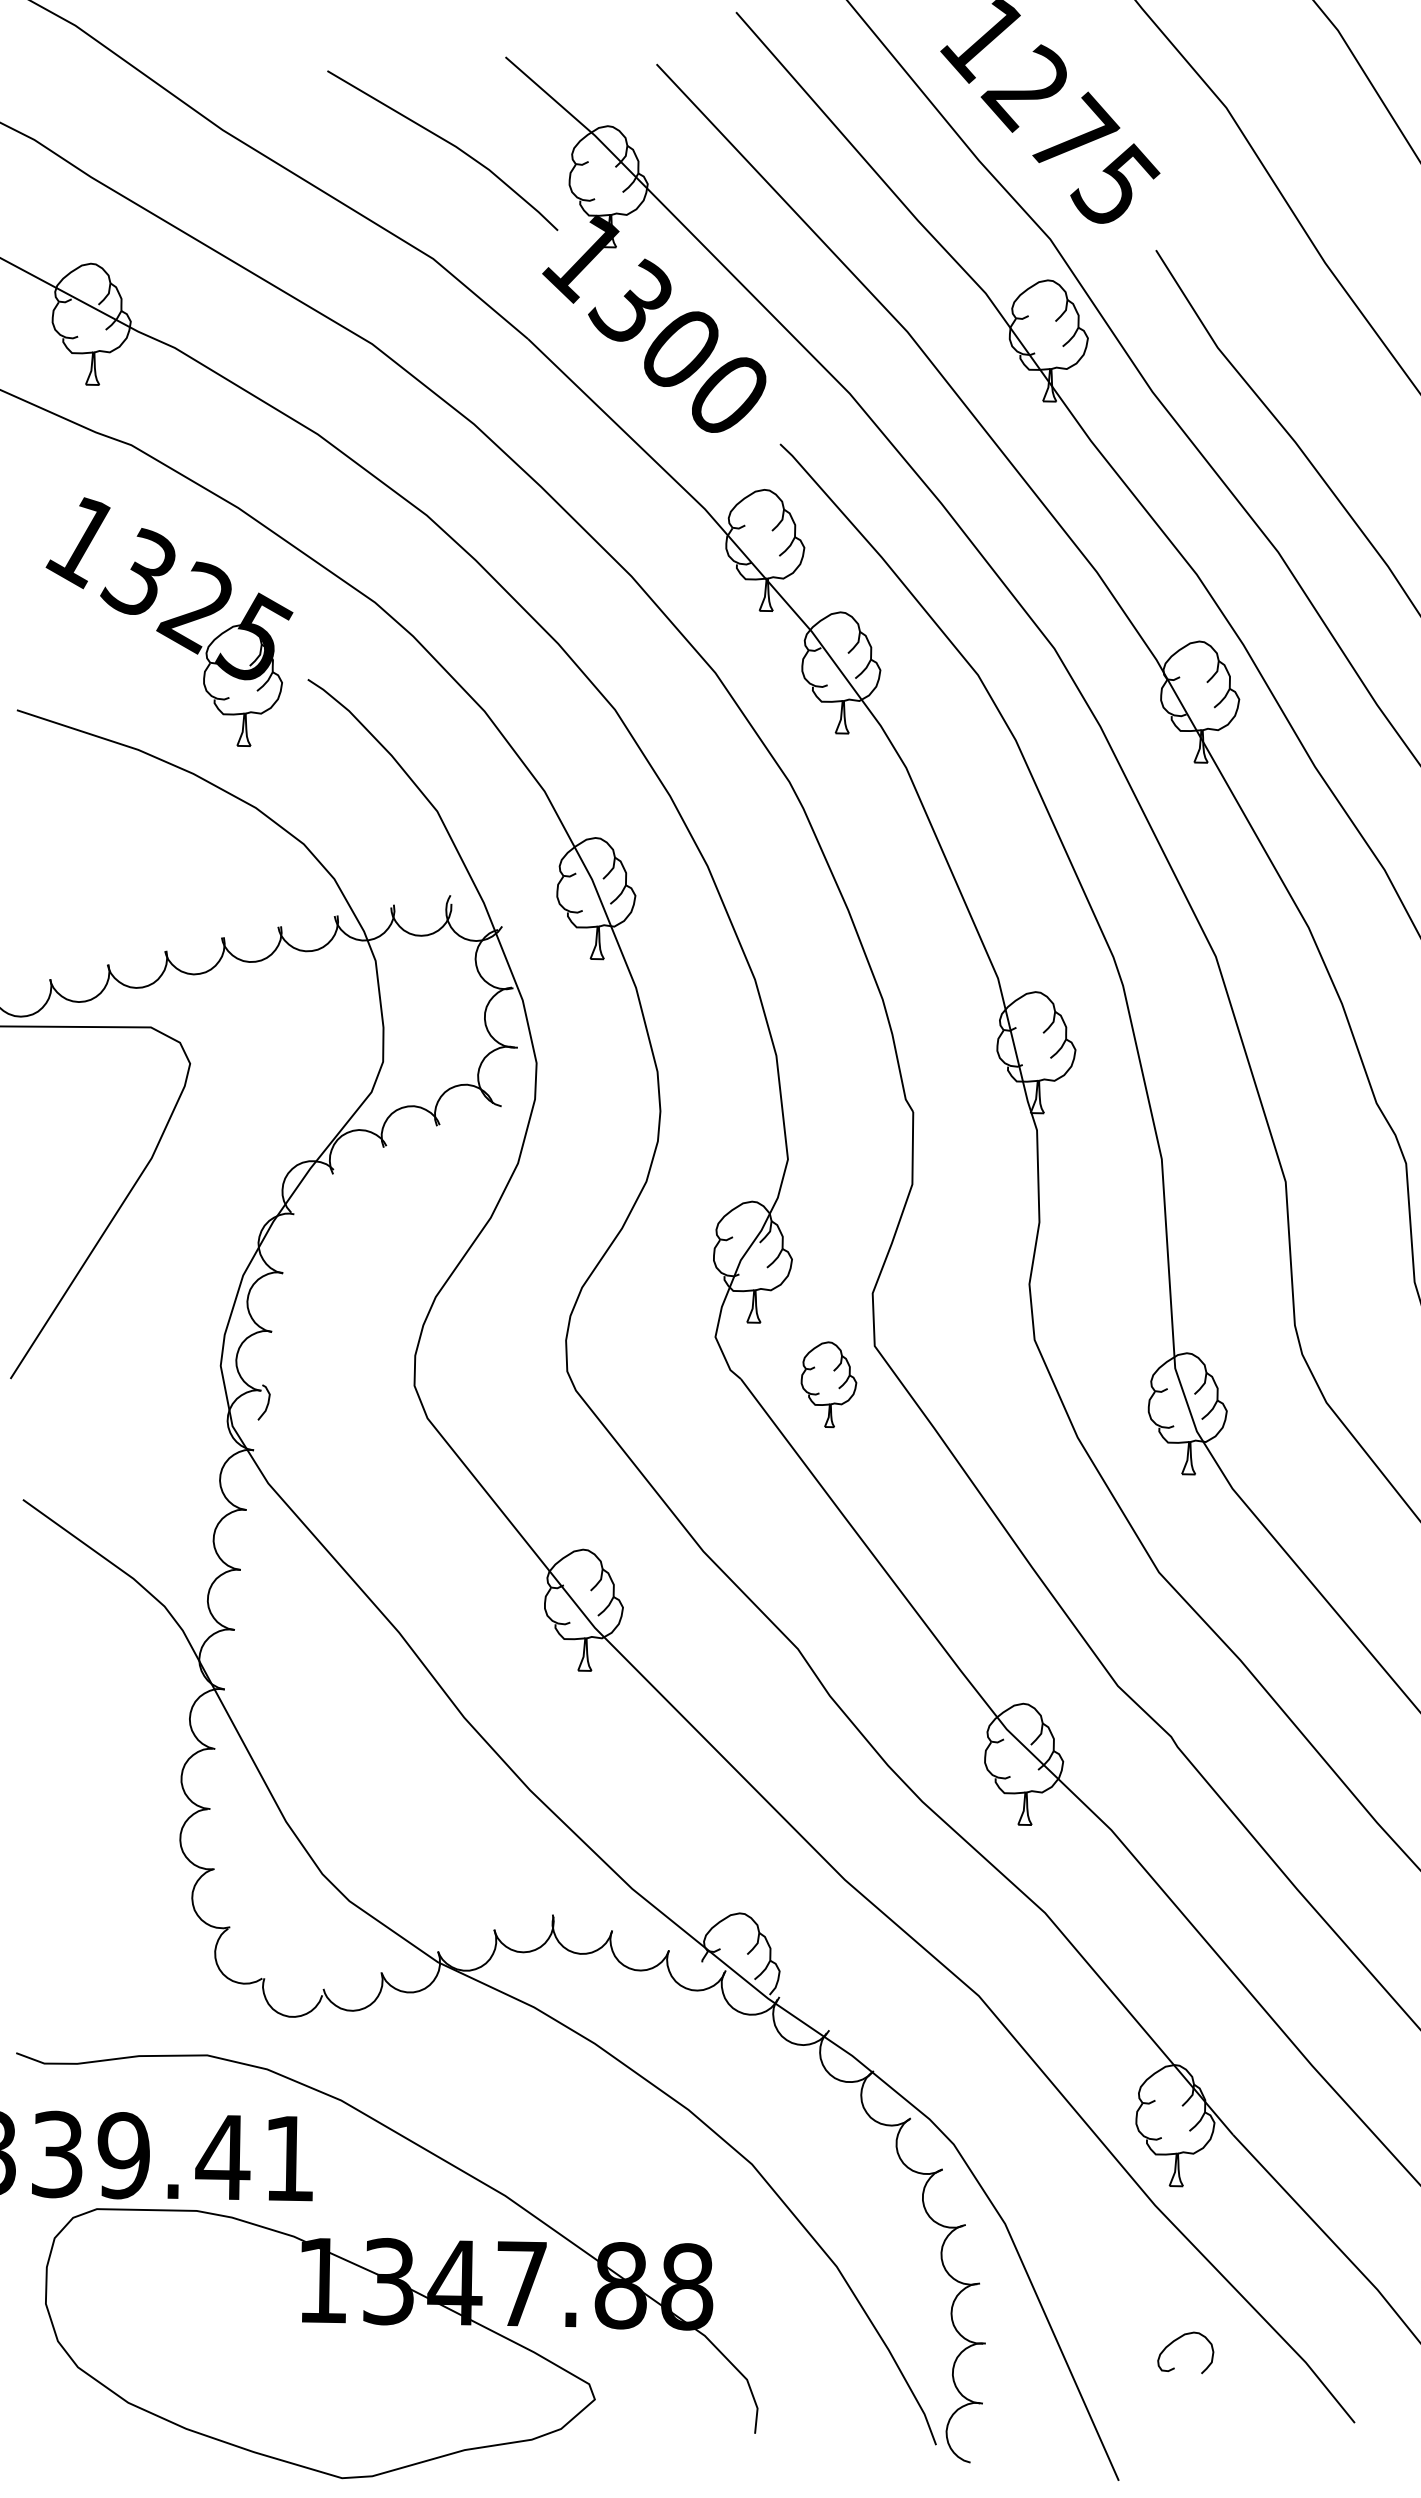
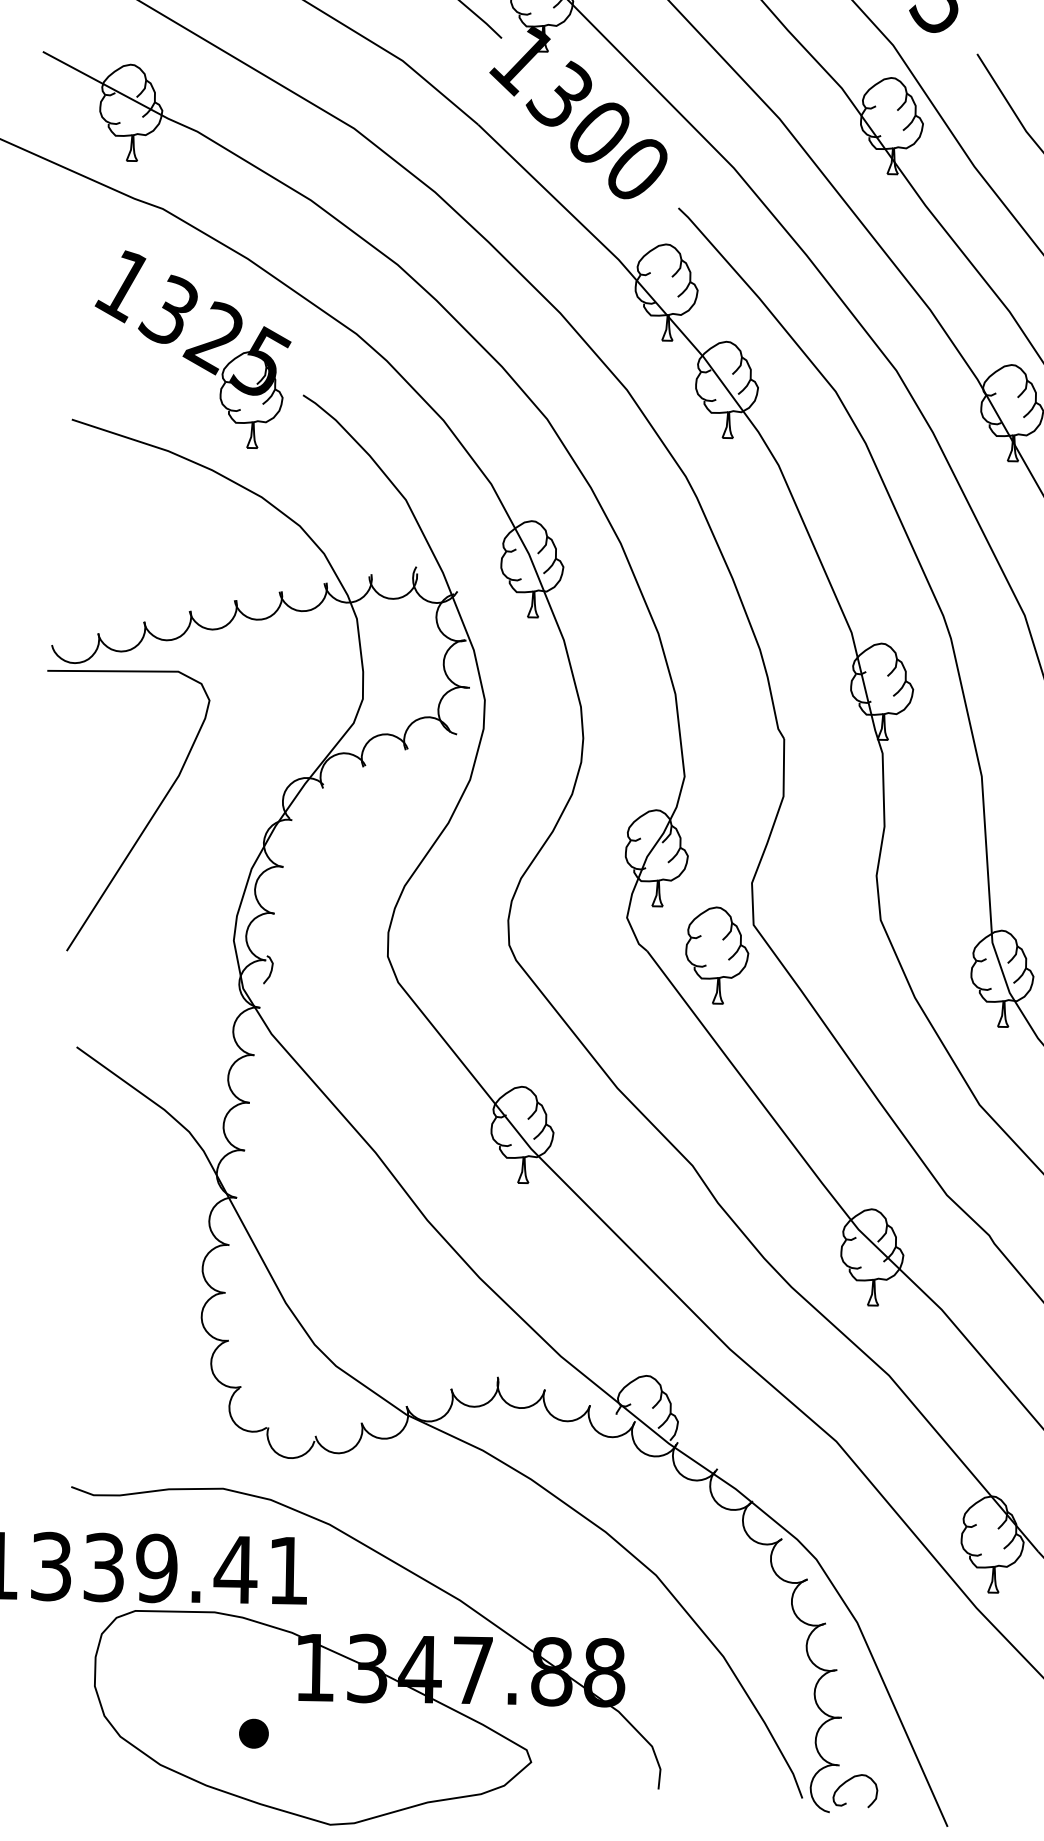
part: (828, 1384) -> (716, 955), size x1.43
curve: (1178, 2339) -> (849, 1780), moved
part: (245, 2363) -> (253, 1733), added

